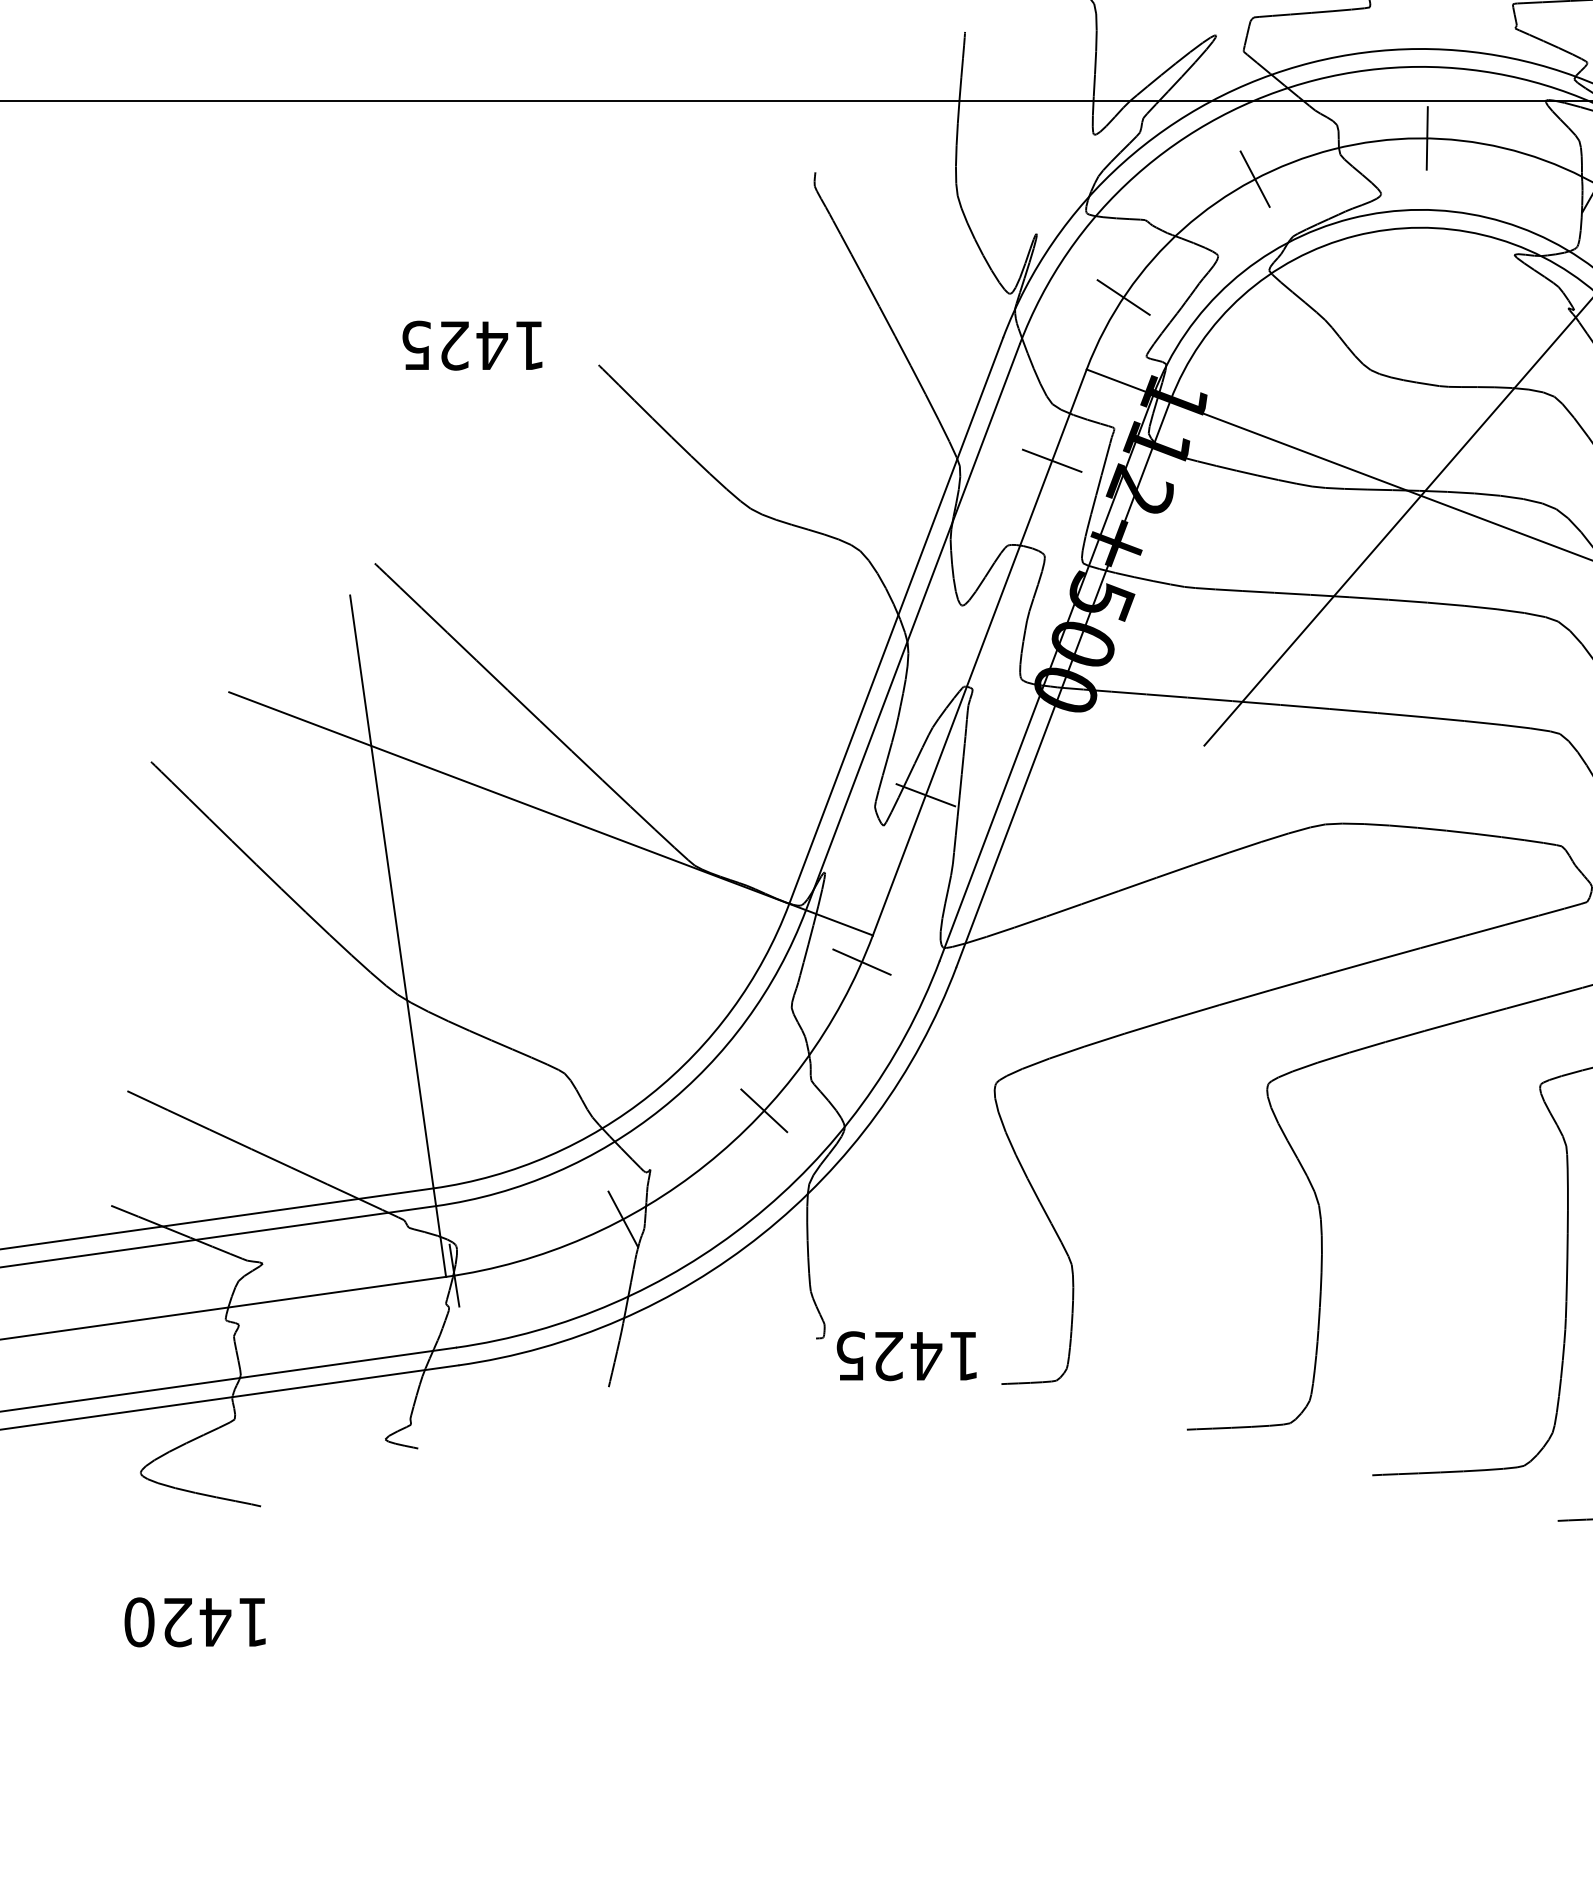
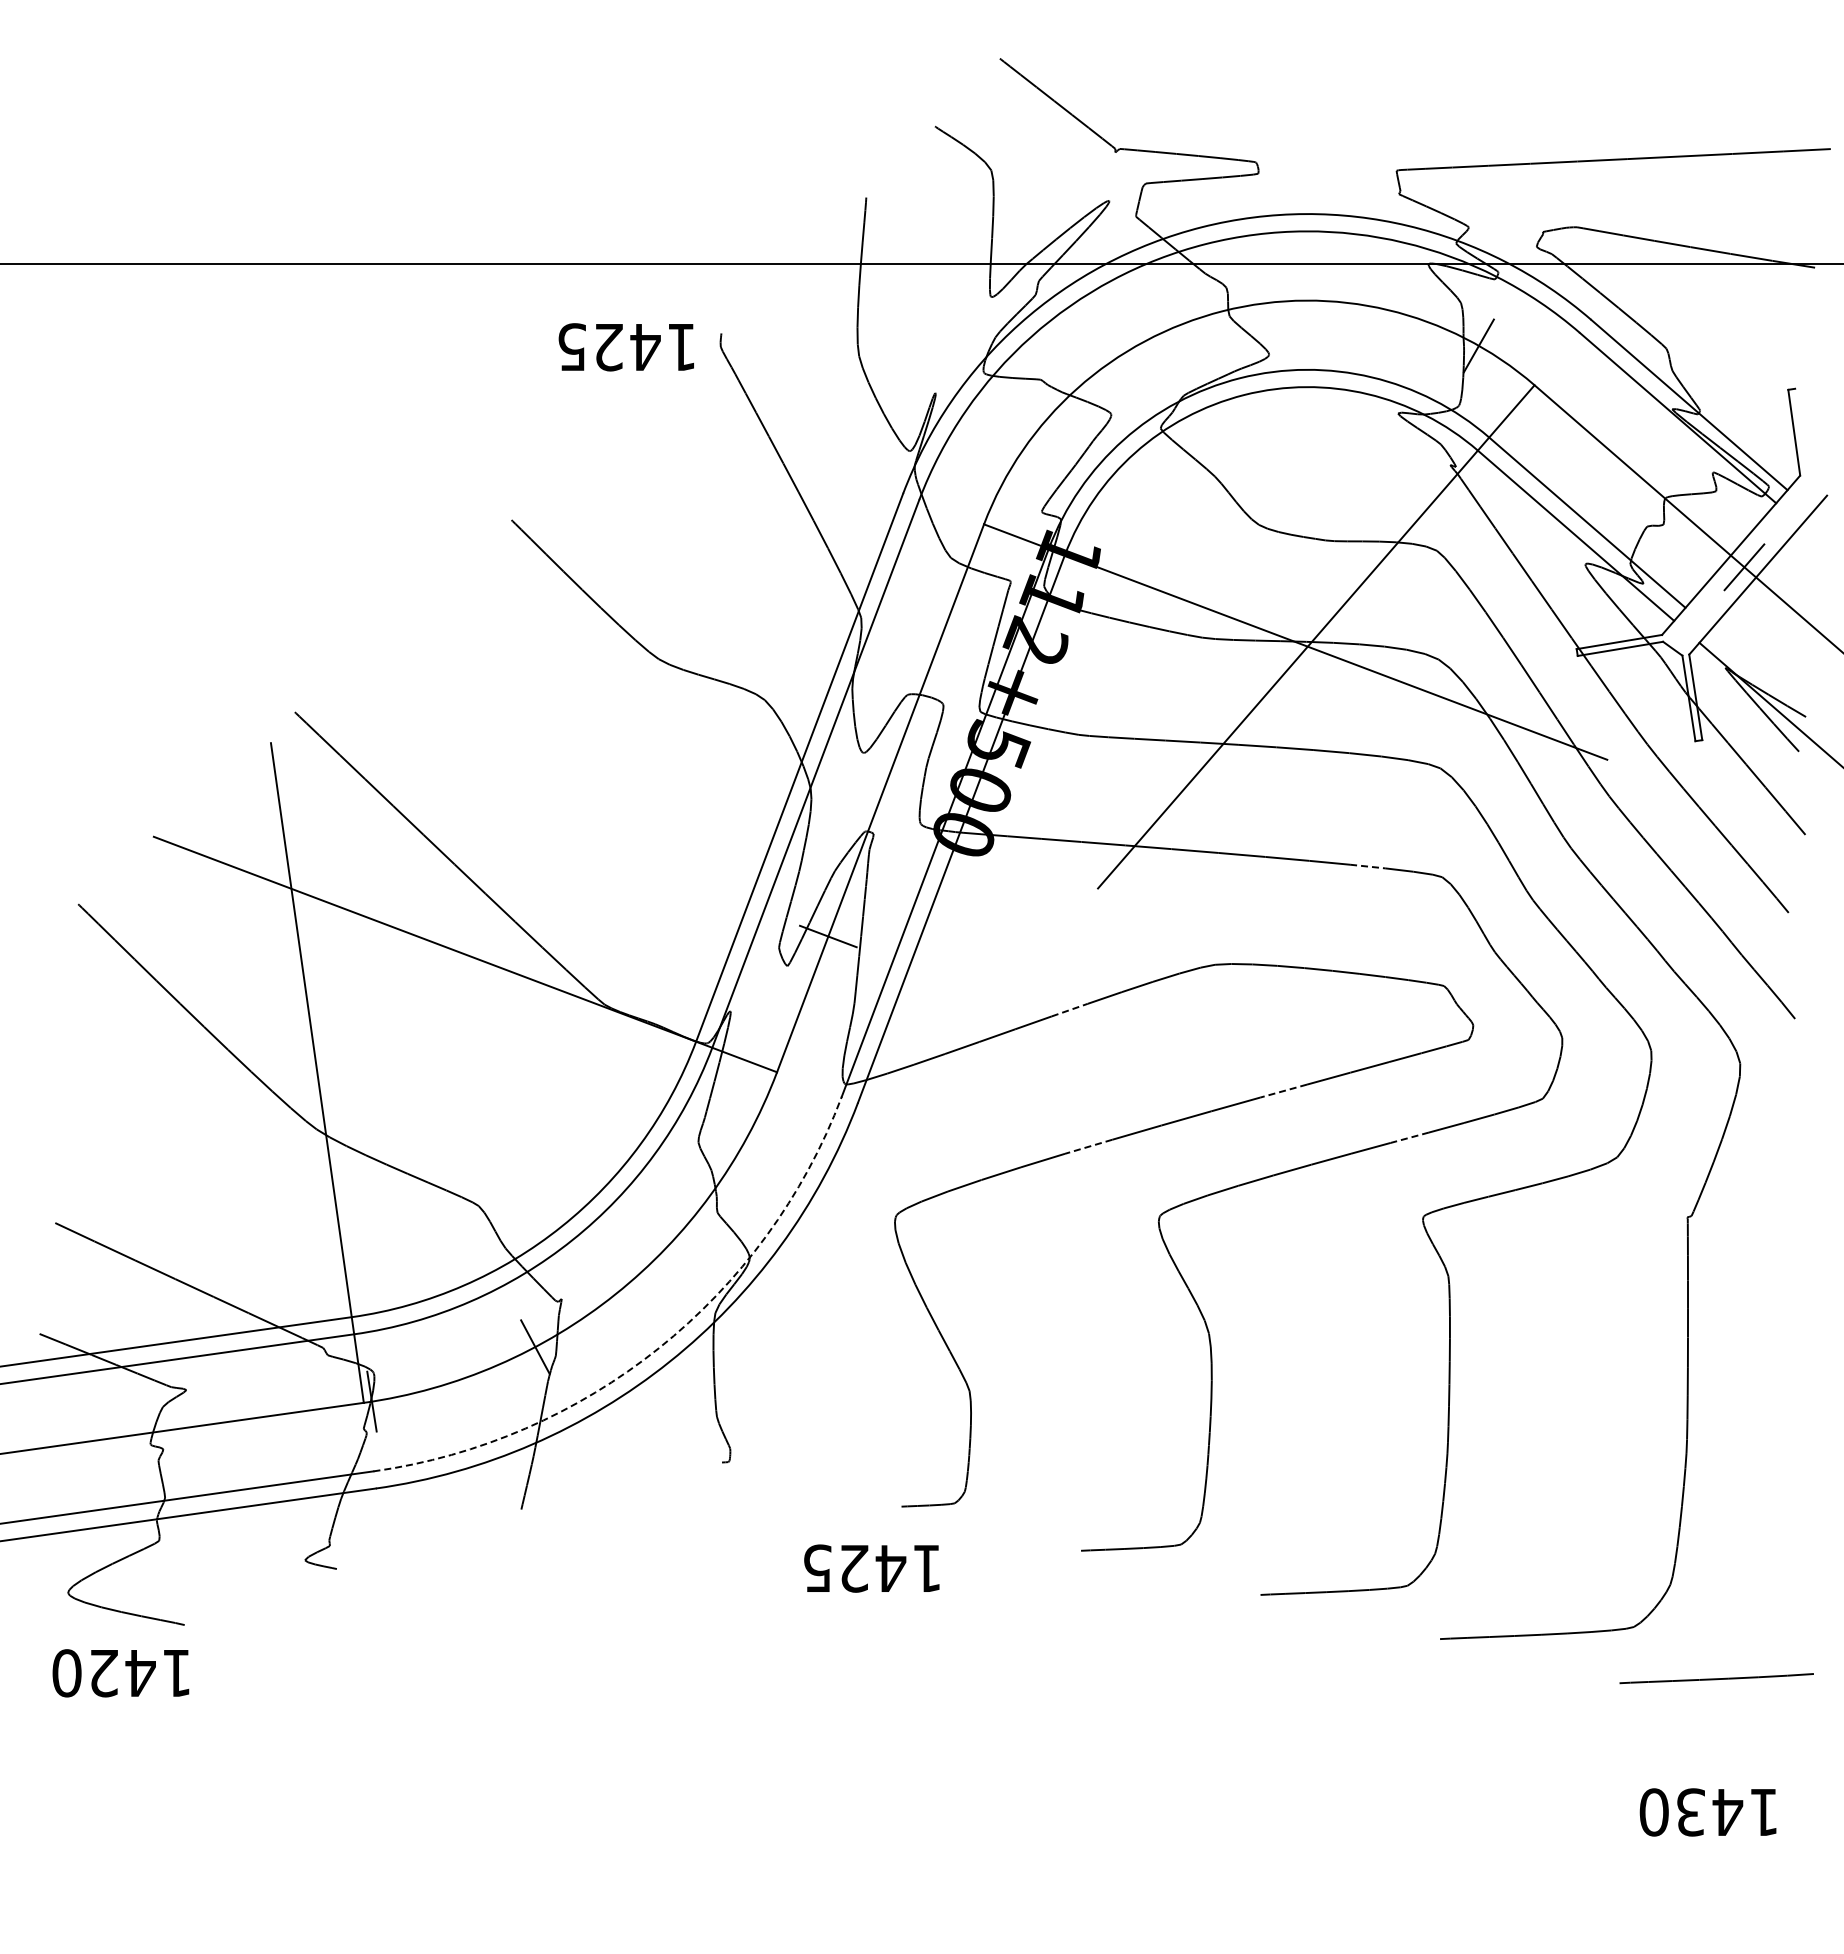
line: (1426, 138) -> (1313, 300), removed
line: (1255, 178) -> (1147, 339), removed
line: (1123, 297) -> (1019, 454), removed
text: (471, 345) -> (625, 347), moved
line: (1052, 460) -> (950, 612), removed
line: (1482, 722) -> (1367, 866), solid -> dashed
line: (1175, 870) -> (1070, 1009), solid -> dashed
line: (1395, 955) -> (1283, 1091), solid -> dashed
line: (861, 961) -> (766, 1097), removed
line: (1526, 1002) -> (1409, 1137), solid -> dashed
line: (1194, 1012) -> (1088, 1146), solid -> dashed
line: (763, 1110) -> (671, 1241), removed
arc: (750, 1220) -> (658, 1348), solid -> dashed
text: (906, 1356) -> (871, 1568), moved
text: (194, 1622) -> (120, 1673), moved

